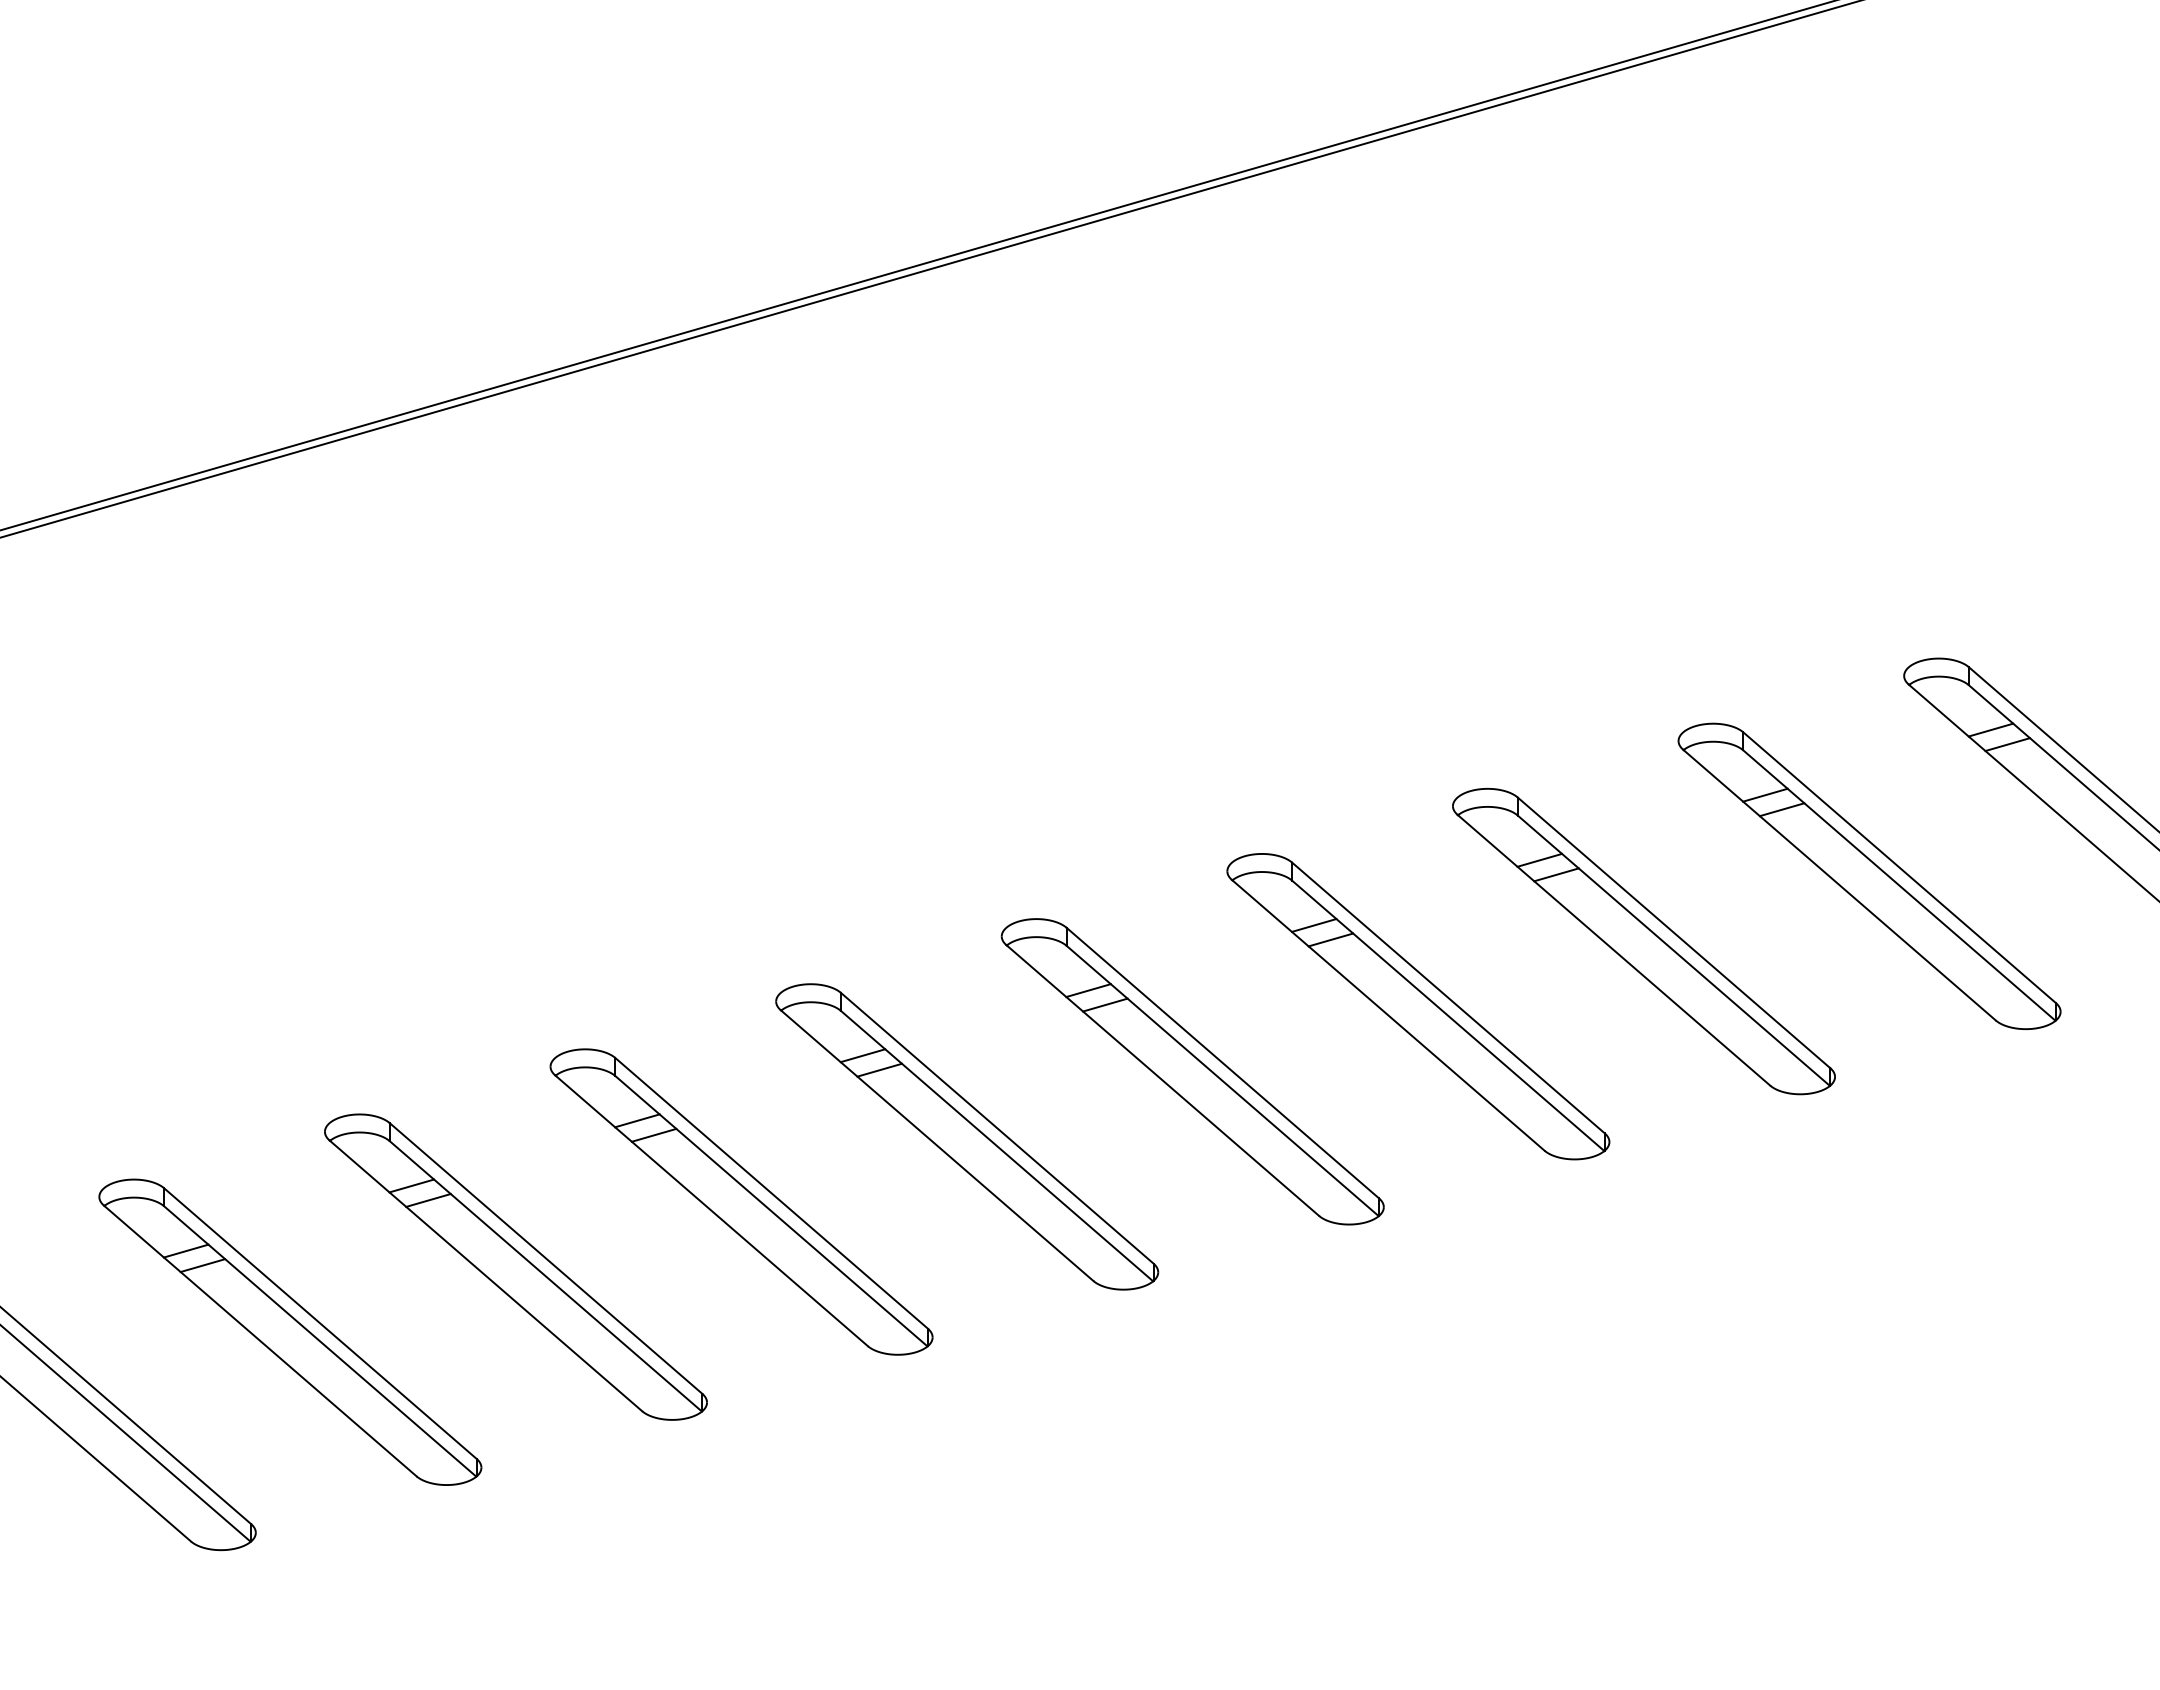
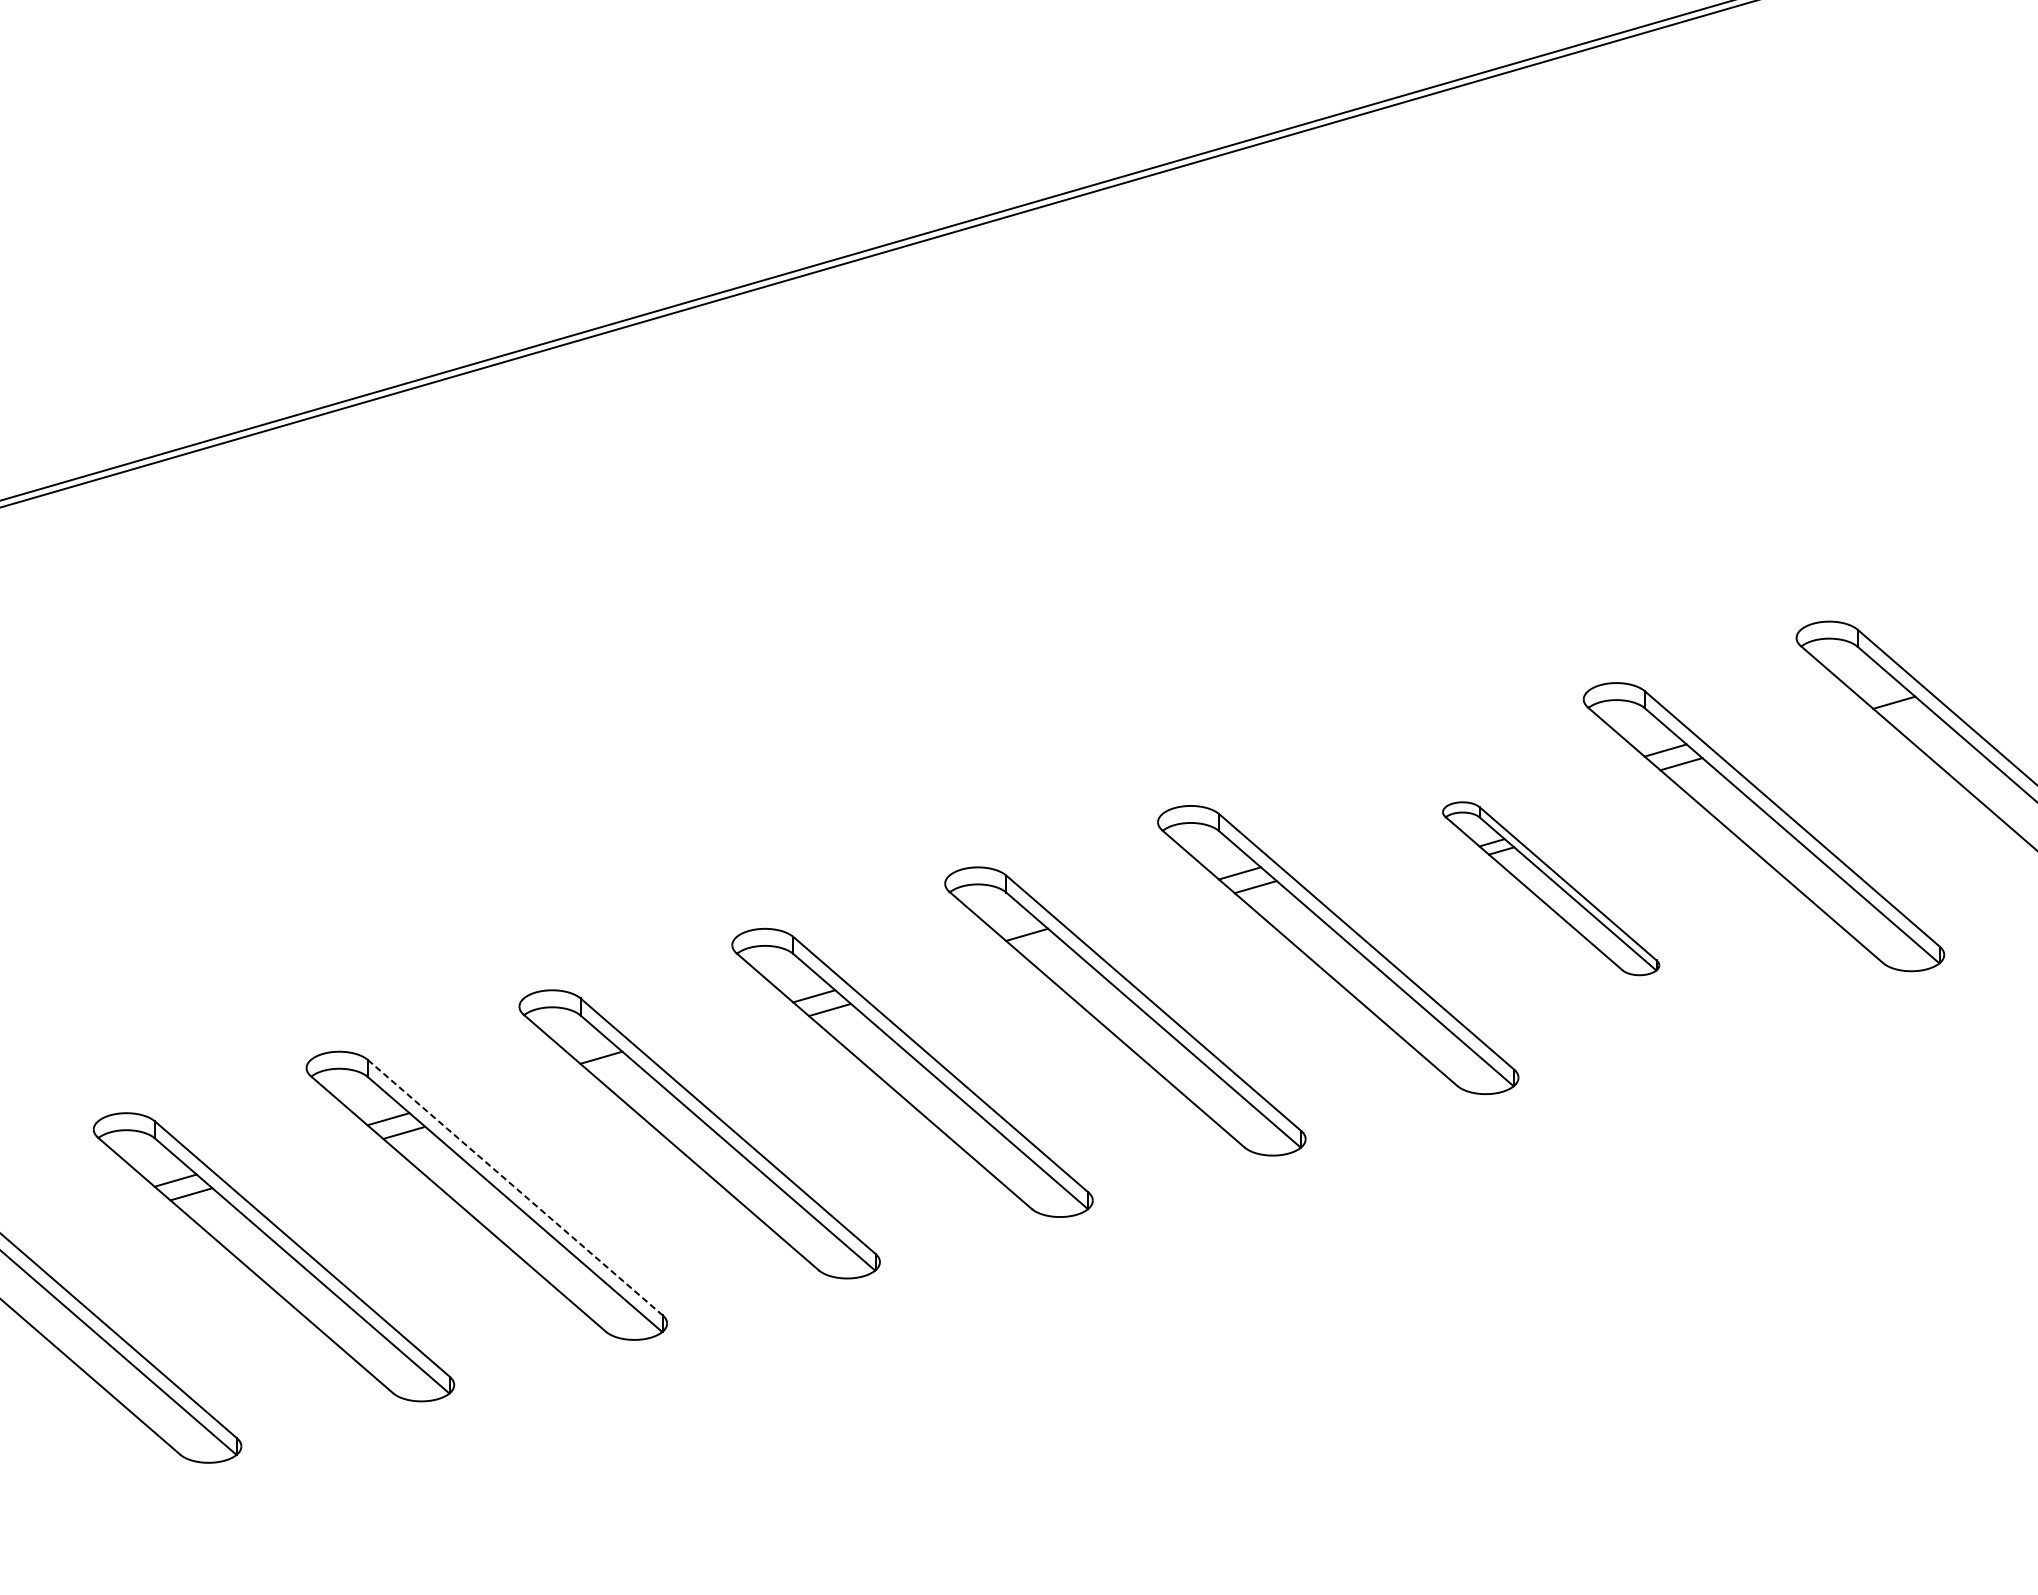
line: (1990, 729) -> (1878, 688), removed
part: (1643, 941) -> (1550, 888), size x0.6
line: (1105, 1004) -> (1043, 947), removed
line: (653, 1134) -> (616, 1070), removed
line: (546, 1258) -> (515, 1187), solid -> dashed

